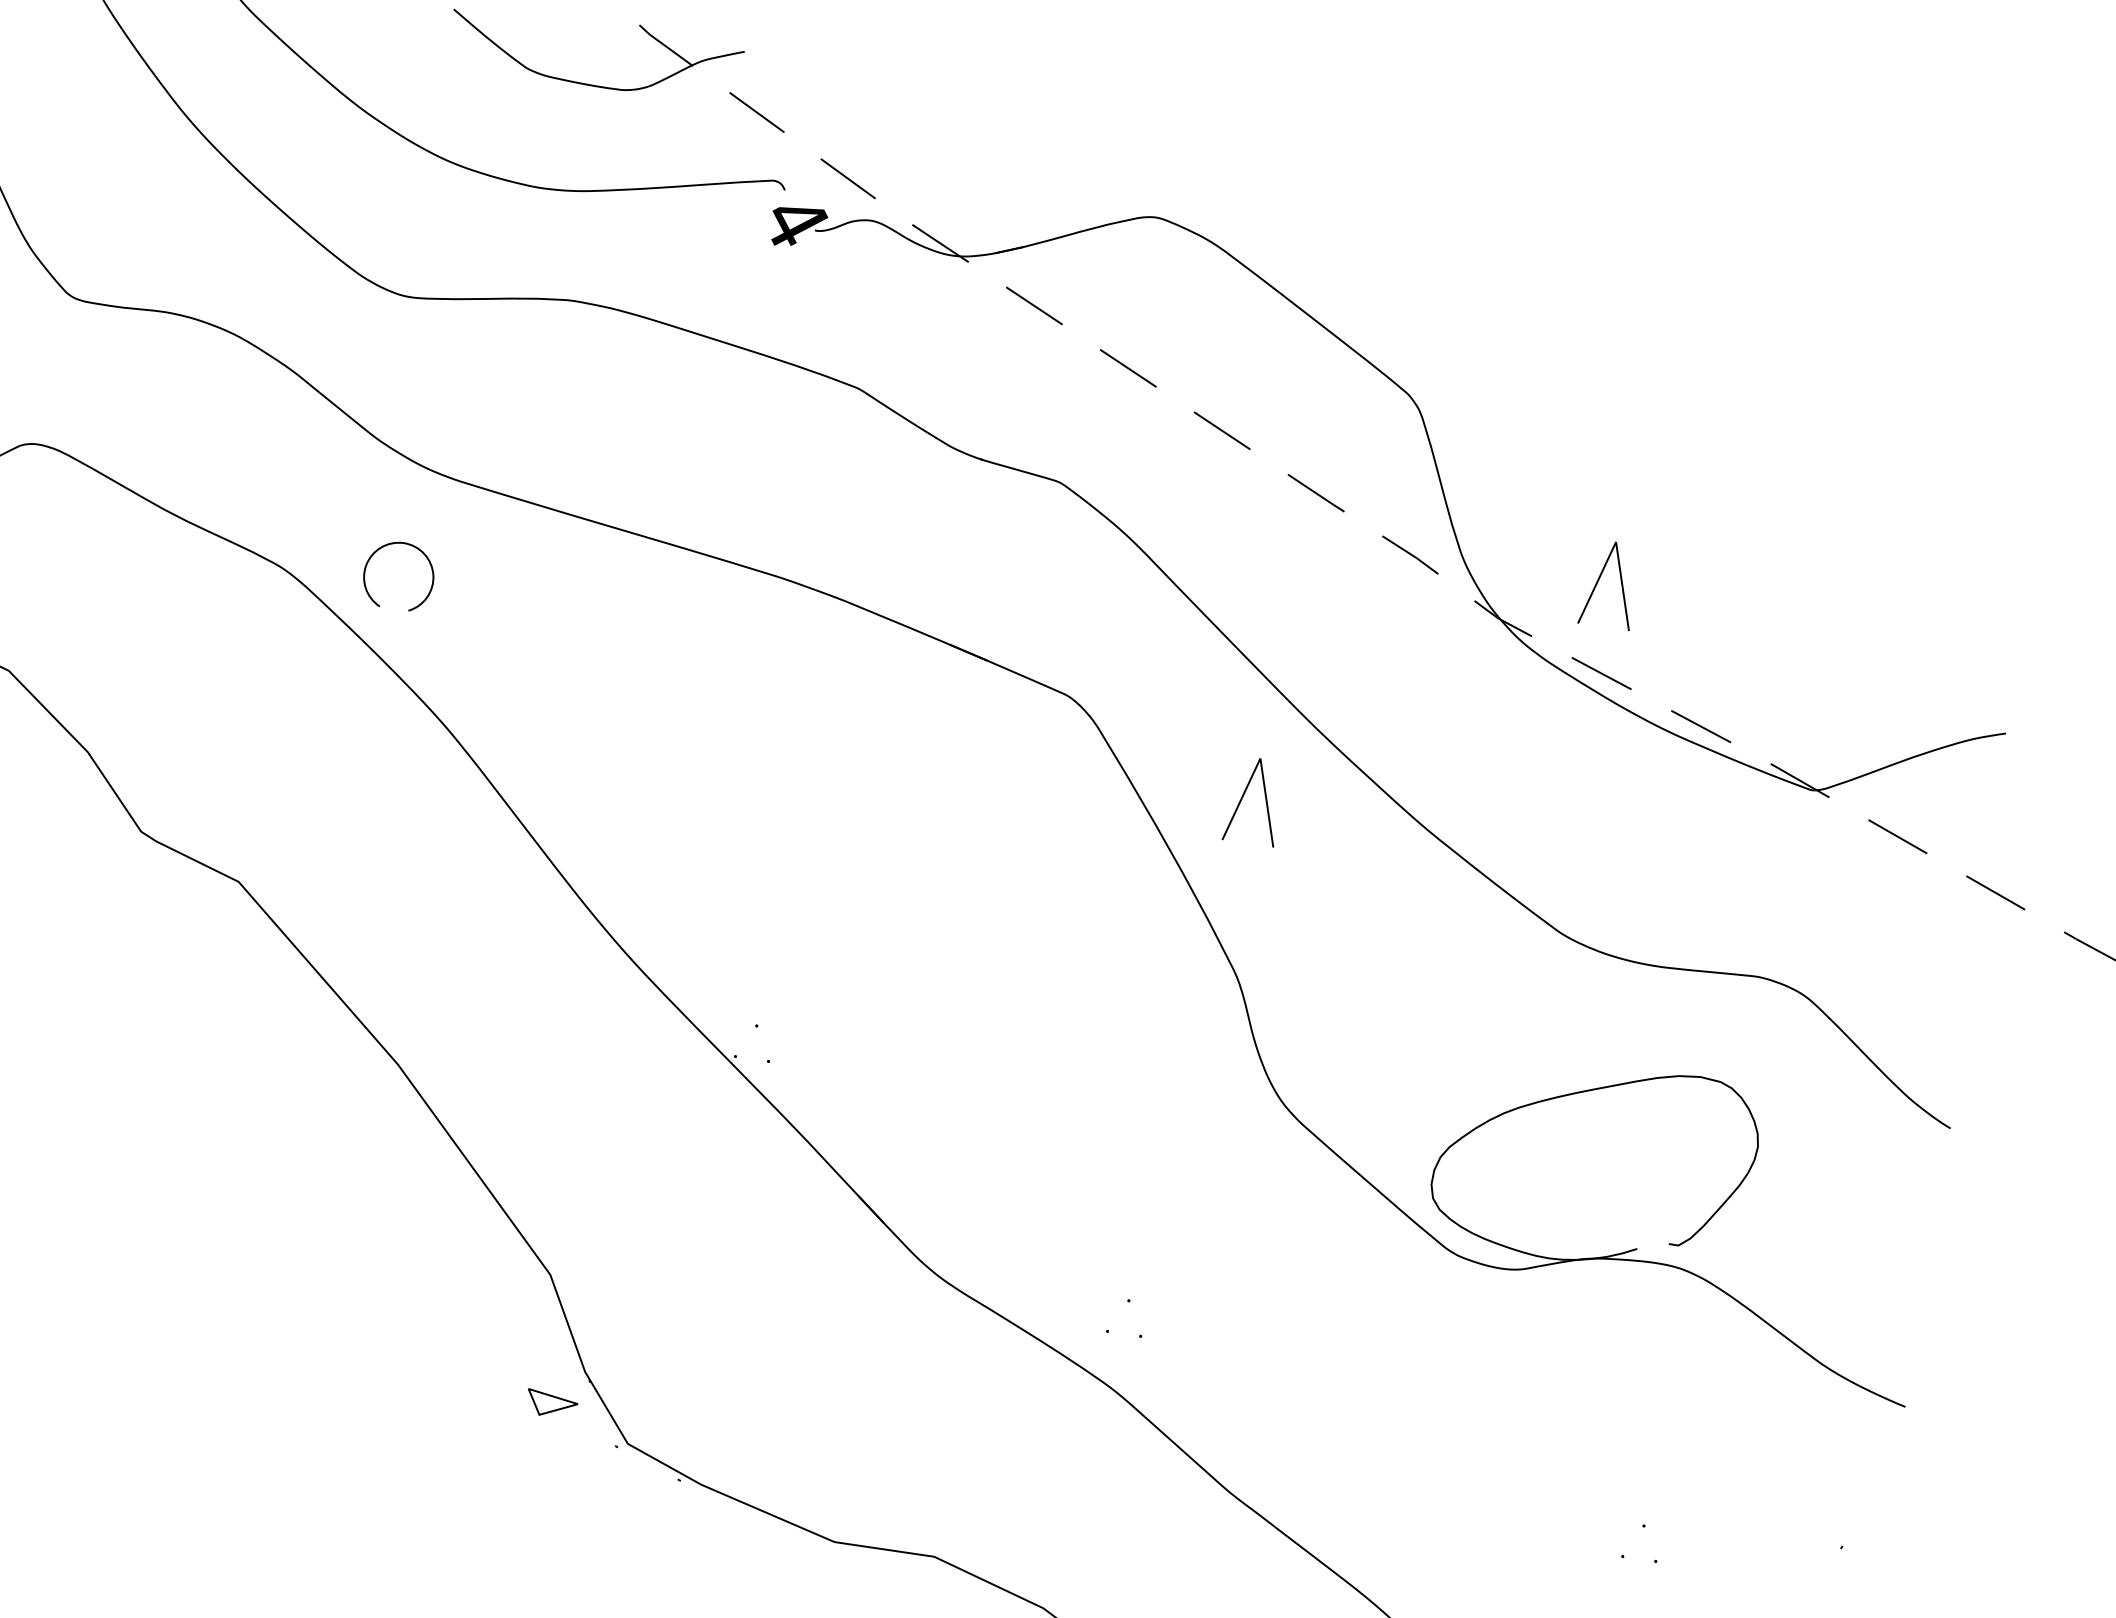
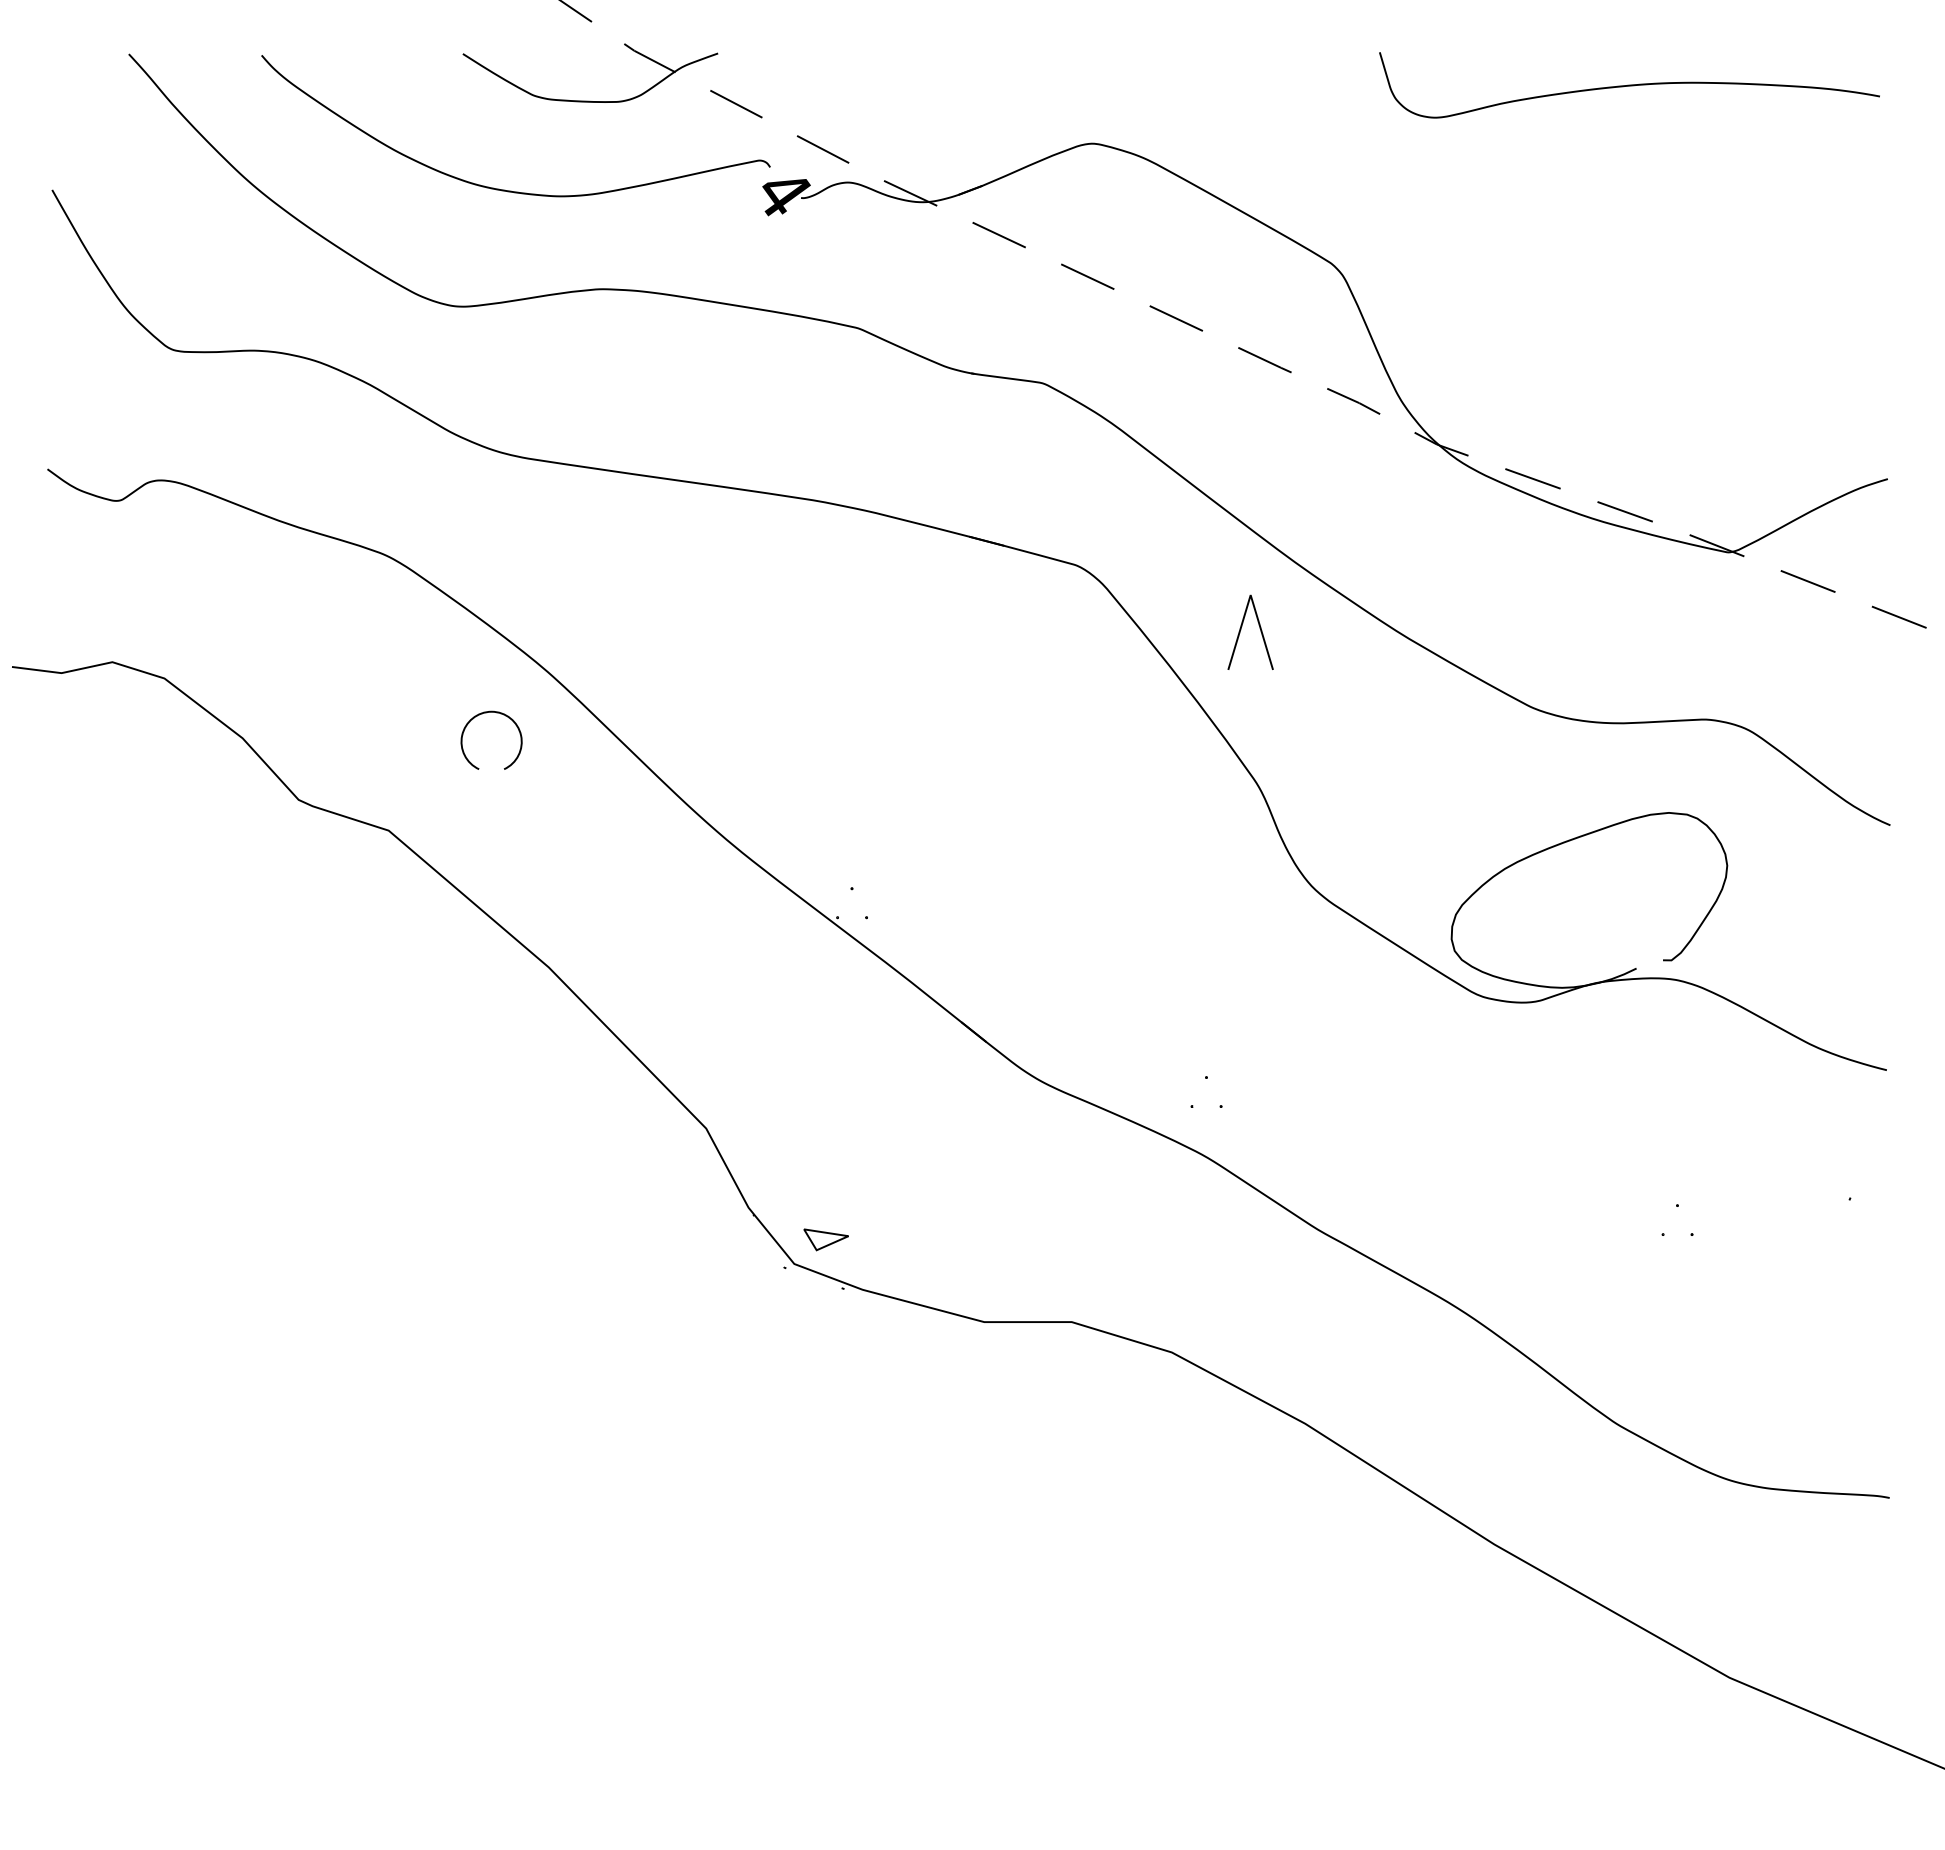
curve: (1777, 241) -> (1629, 85), added
arc: (397, 544) -> (486, 713), moved
line: (1599, 579) -> (1519, 398), removed
part: (551, 1404) -> (825, 1239), moved

